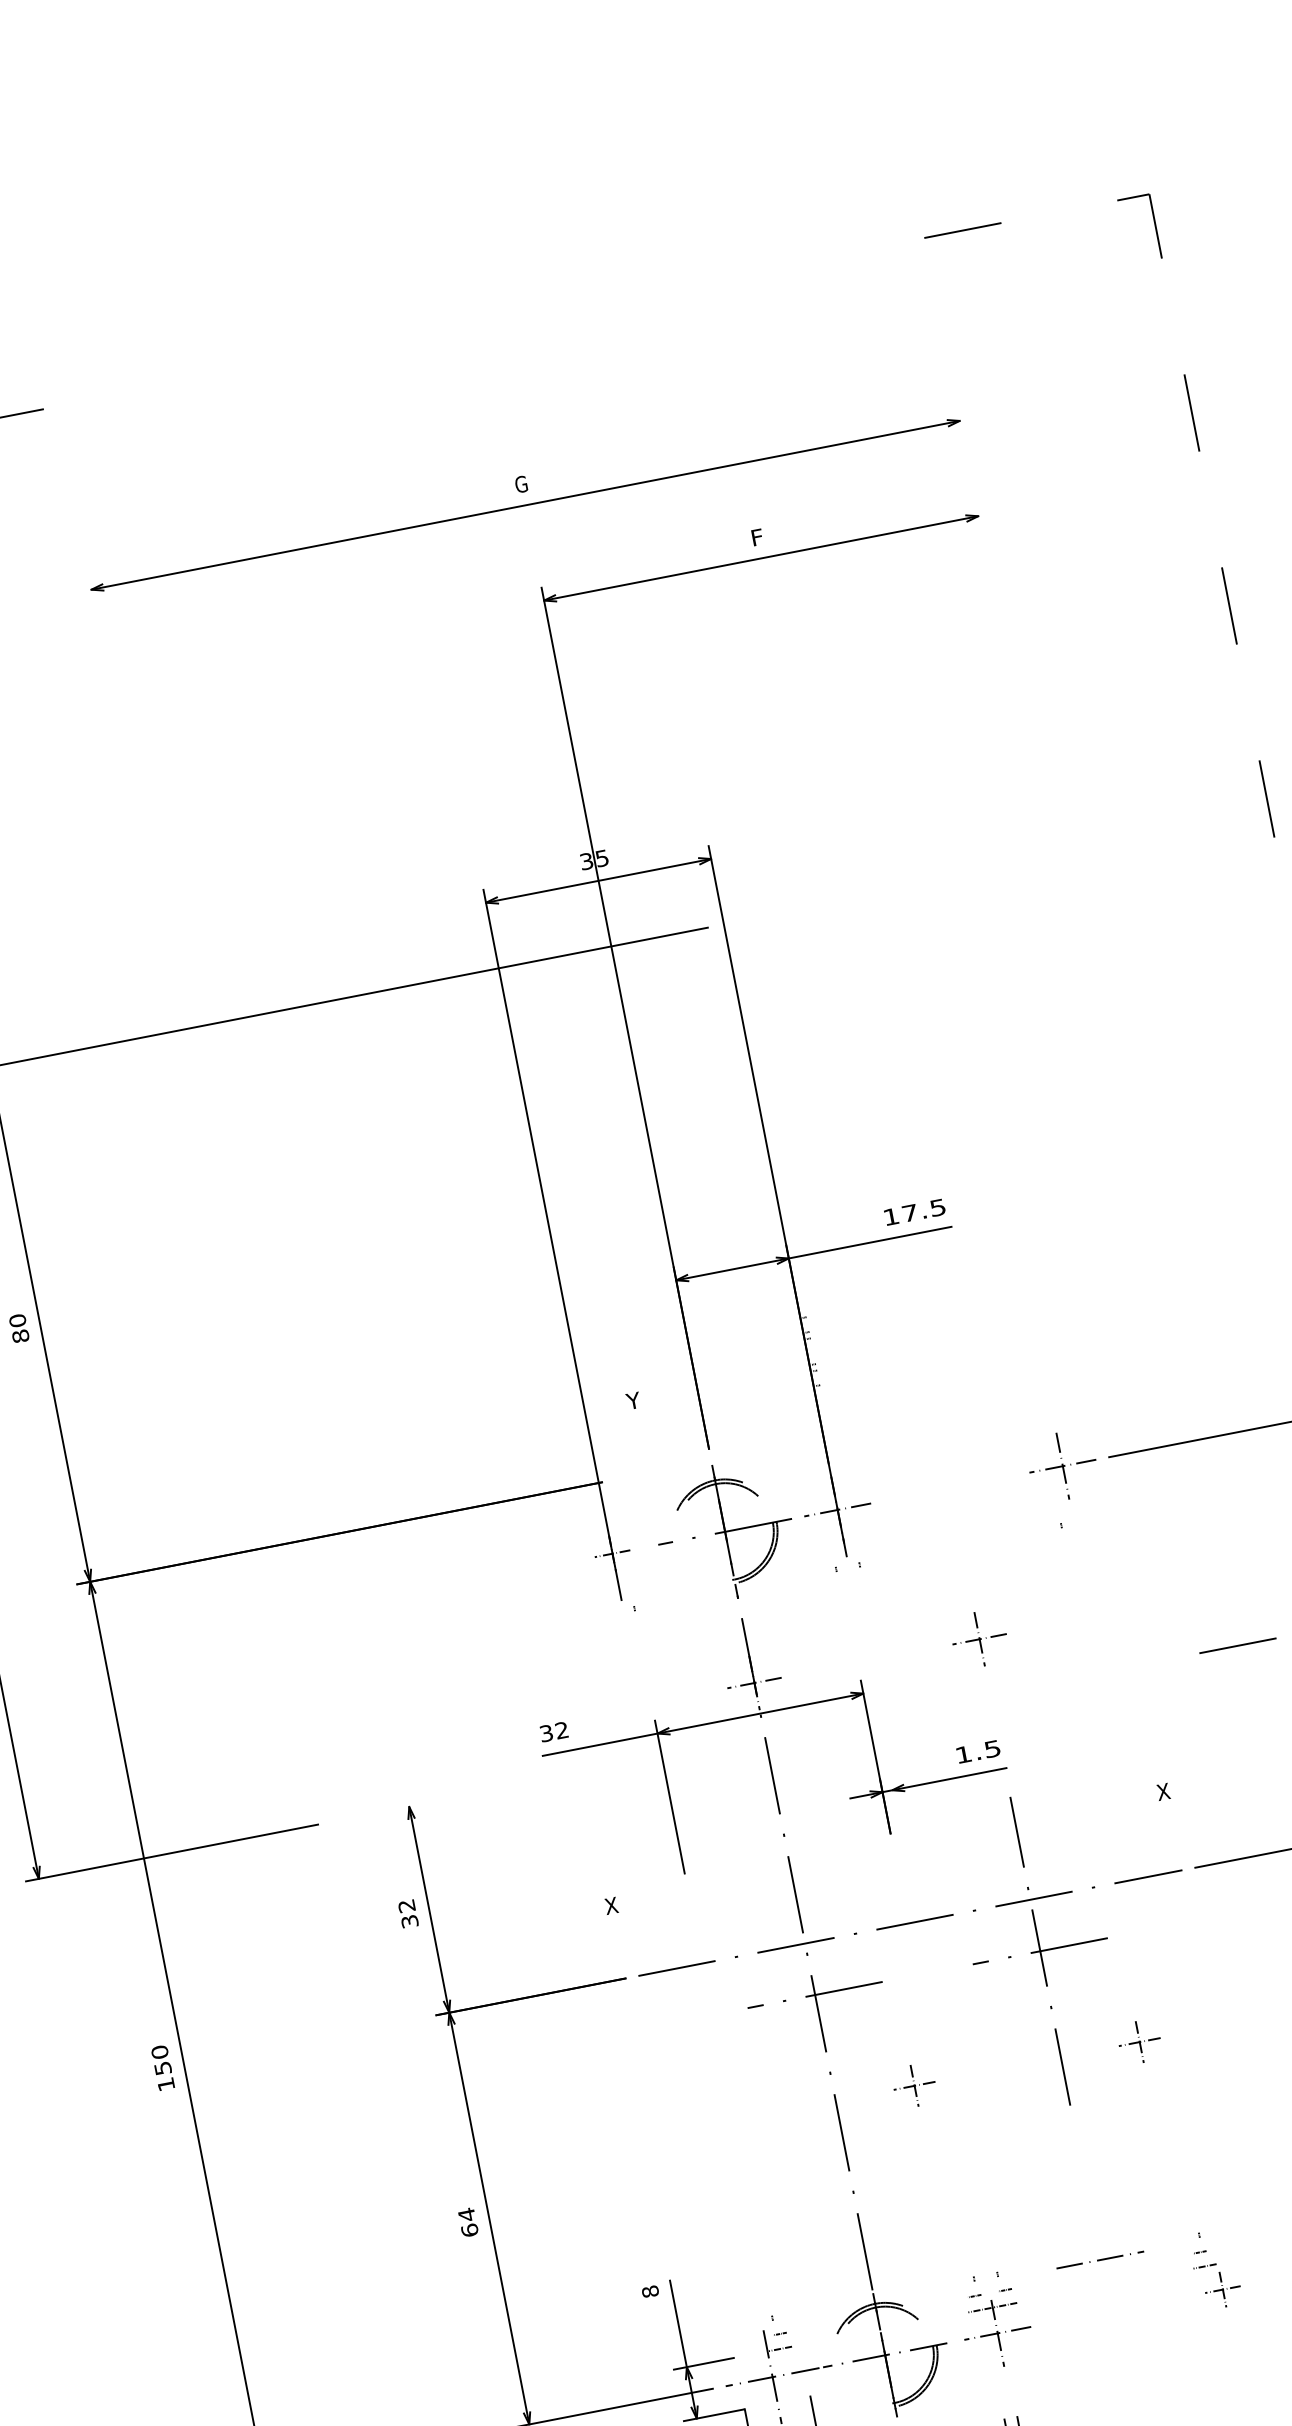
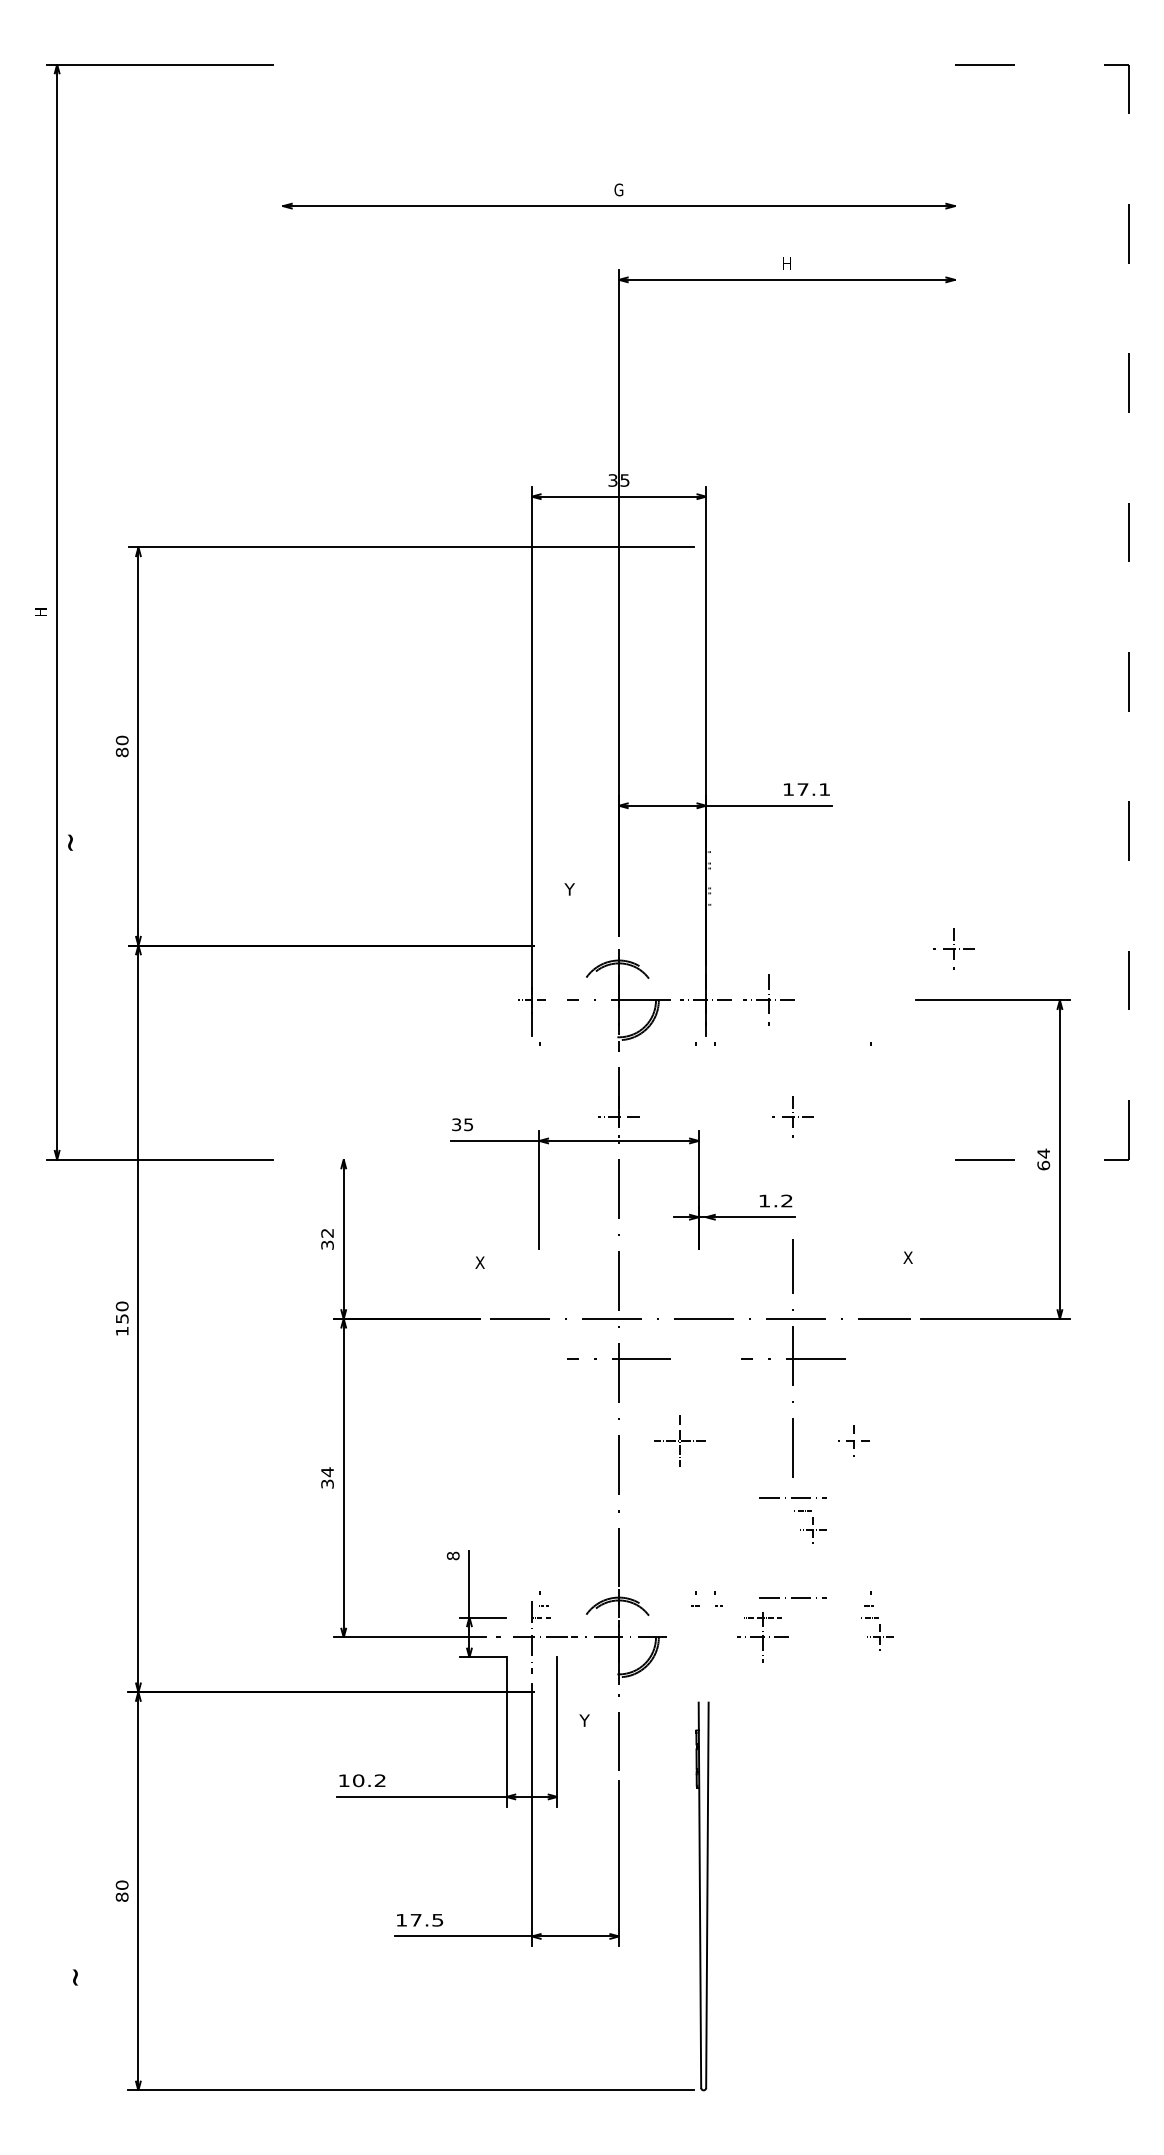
text: (757, 537) -> (787, 263), F -> H
text: (937, 1207) -> (824, 789), 17.5 -> 17.1
part: (1144, 1380) -> (953, 948), added
part: (1061, 1465) -> (768, 999), moved
text: (561, 1730) -> (468, 1124), 32 -> 35
text: (991, 1748) -> (786, 1200), 1.5 -> 1.2
part: (913, 2085) -> (679, 1440), size x1.6
line: (1074, 2130) -> (792, 1497), added
part: (1104, 2163) -> (810, 1526), added
text: (469, 2229) -> (327, 1483), 64 -> 34
part: (996, 2333) -> (762, 1637), moved

